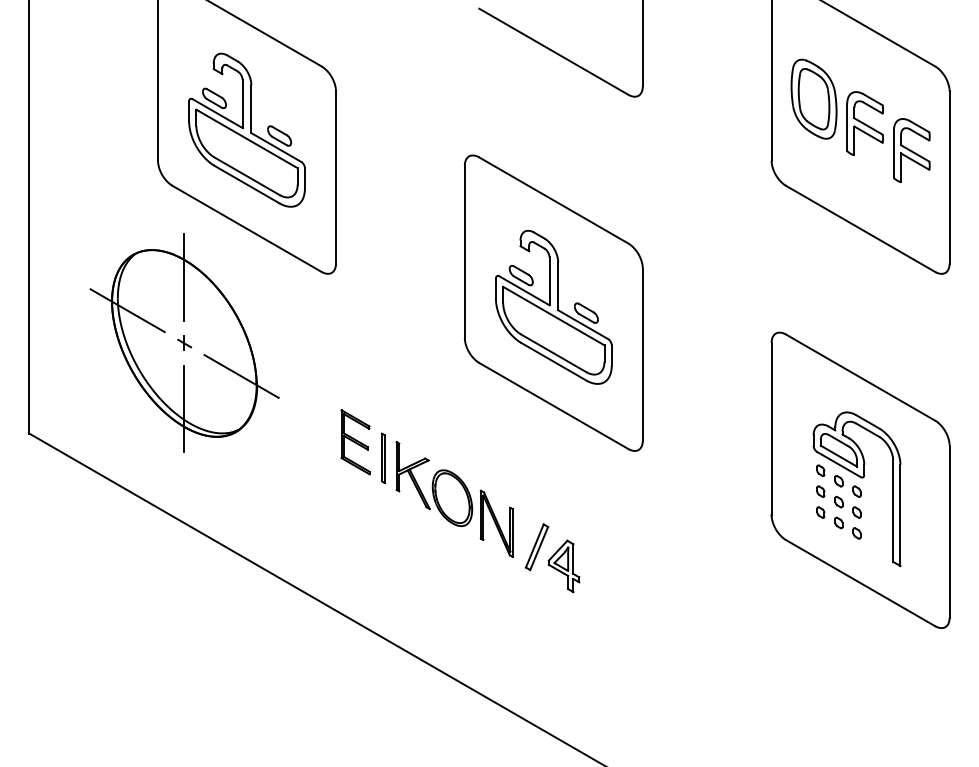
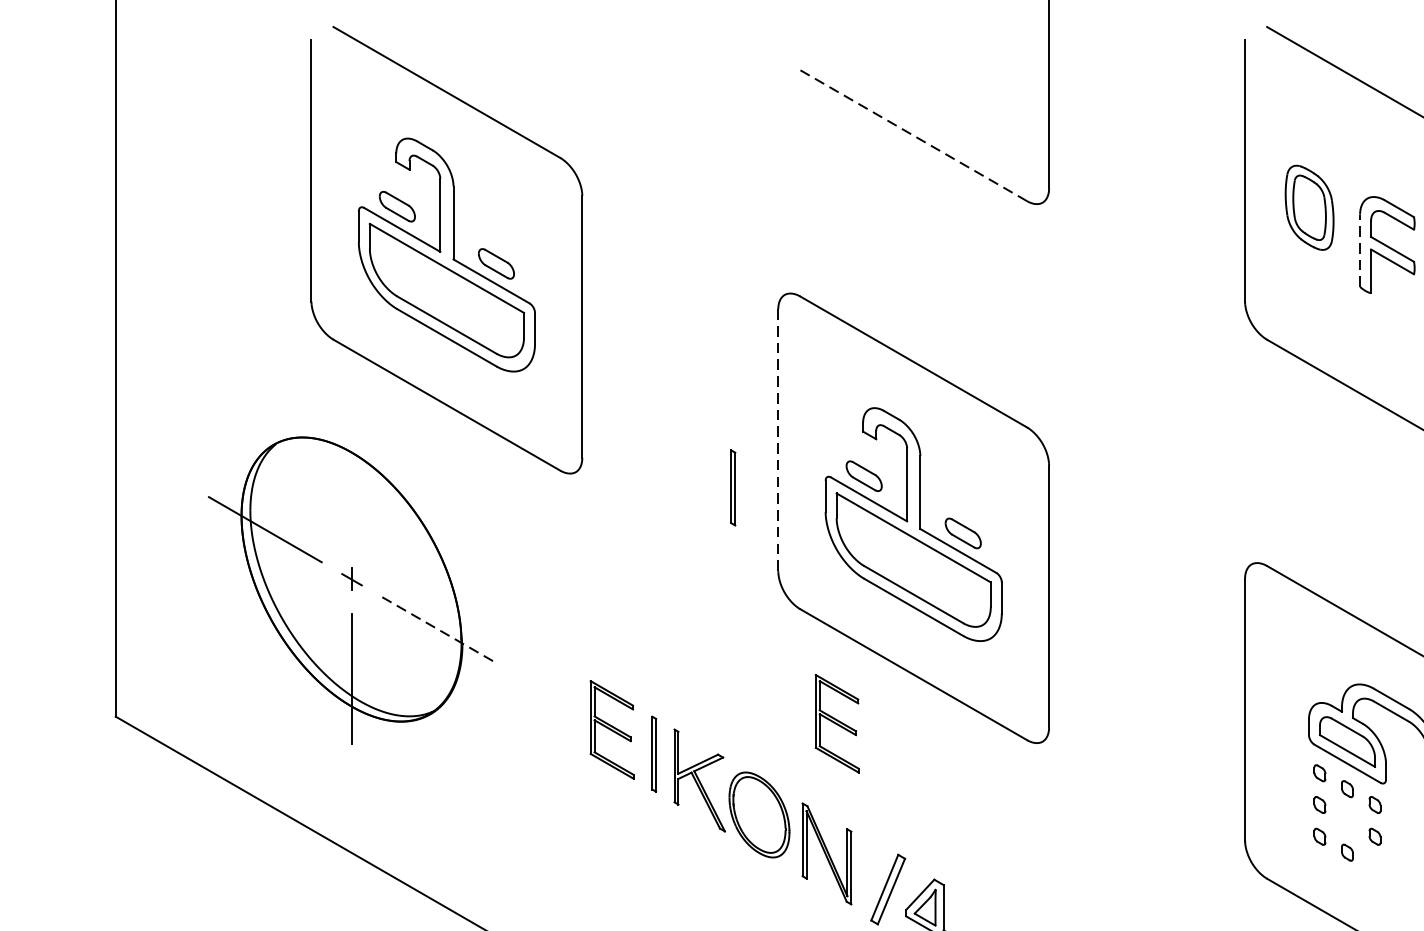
line: (553, 51) -> (913, 135), solid -> dashed
part: (813, 98) -> (1308, 206), size x0.7
line: (847, 127) -> (1360, 250), solid -> dashed
line: (464, 252) -> (777, 441), solid -> dashed
line: (184, 277) -> (351, 479), removed
line: (434, 282) -> (732, 486), added
line: (241, 376) -> (438, 629), solid -> dashed
part: (503, 438) -> (837, 724), added
part: (838, 501) -> (1346, 819), removed
part: (856, 533) -> (1374, 868), removed

